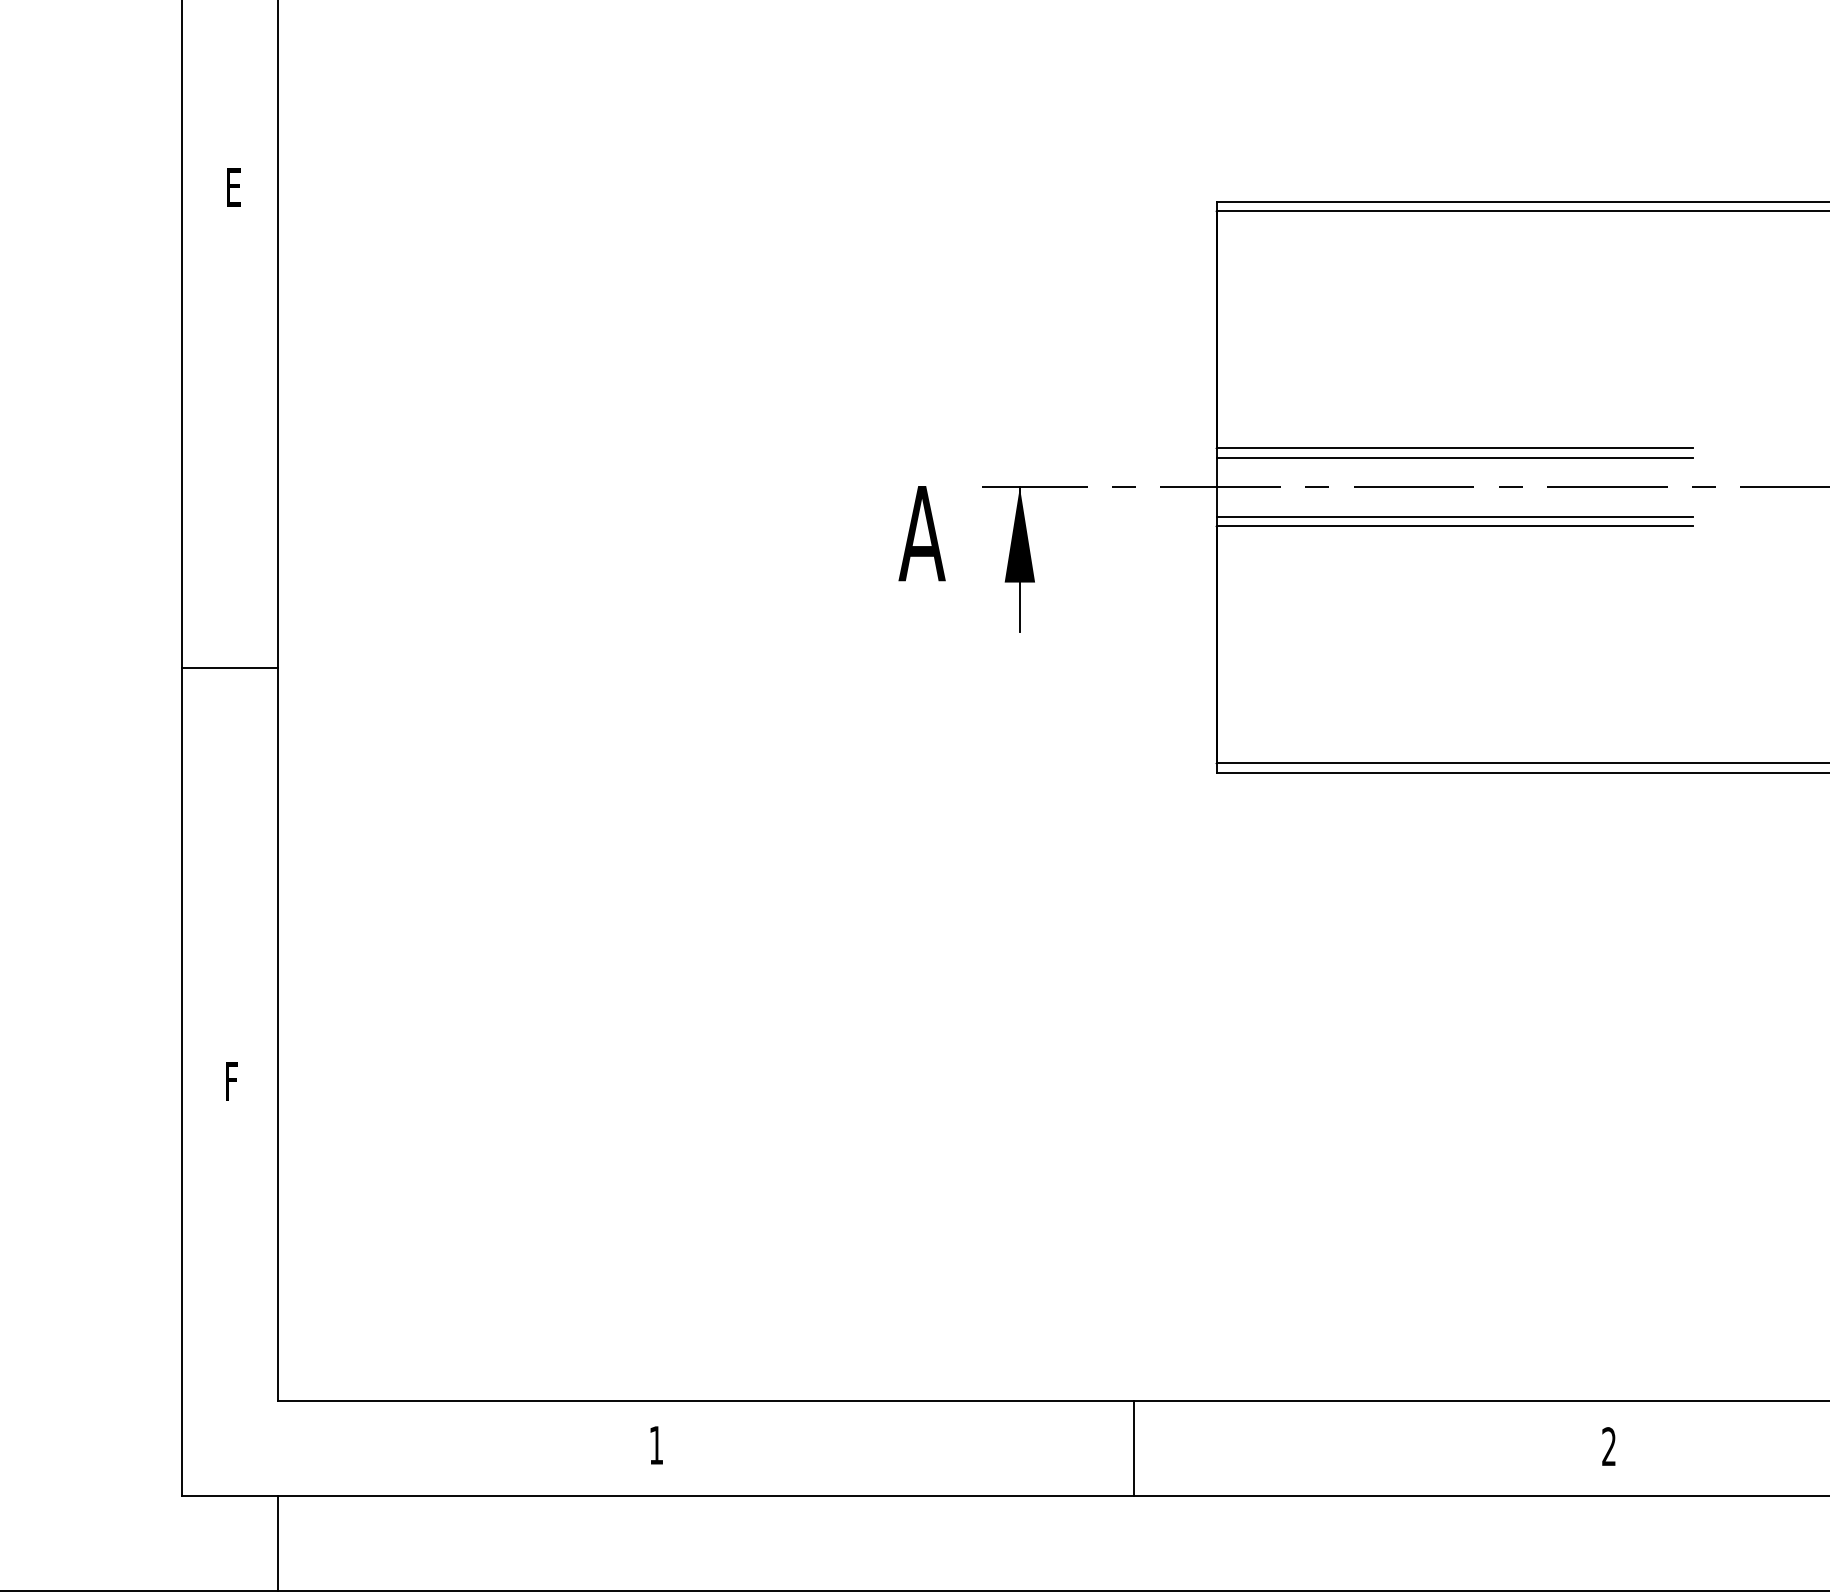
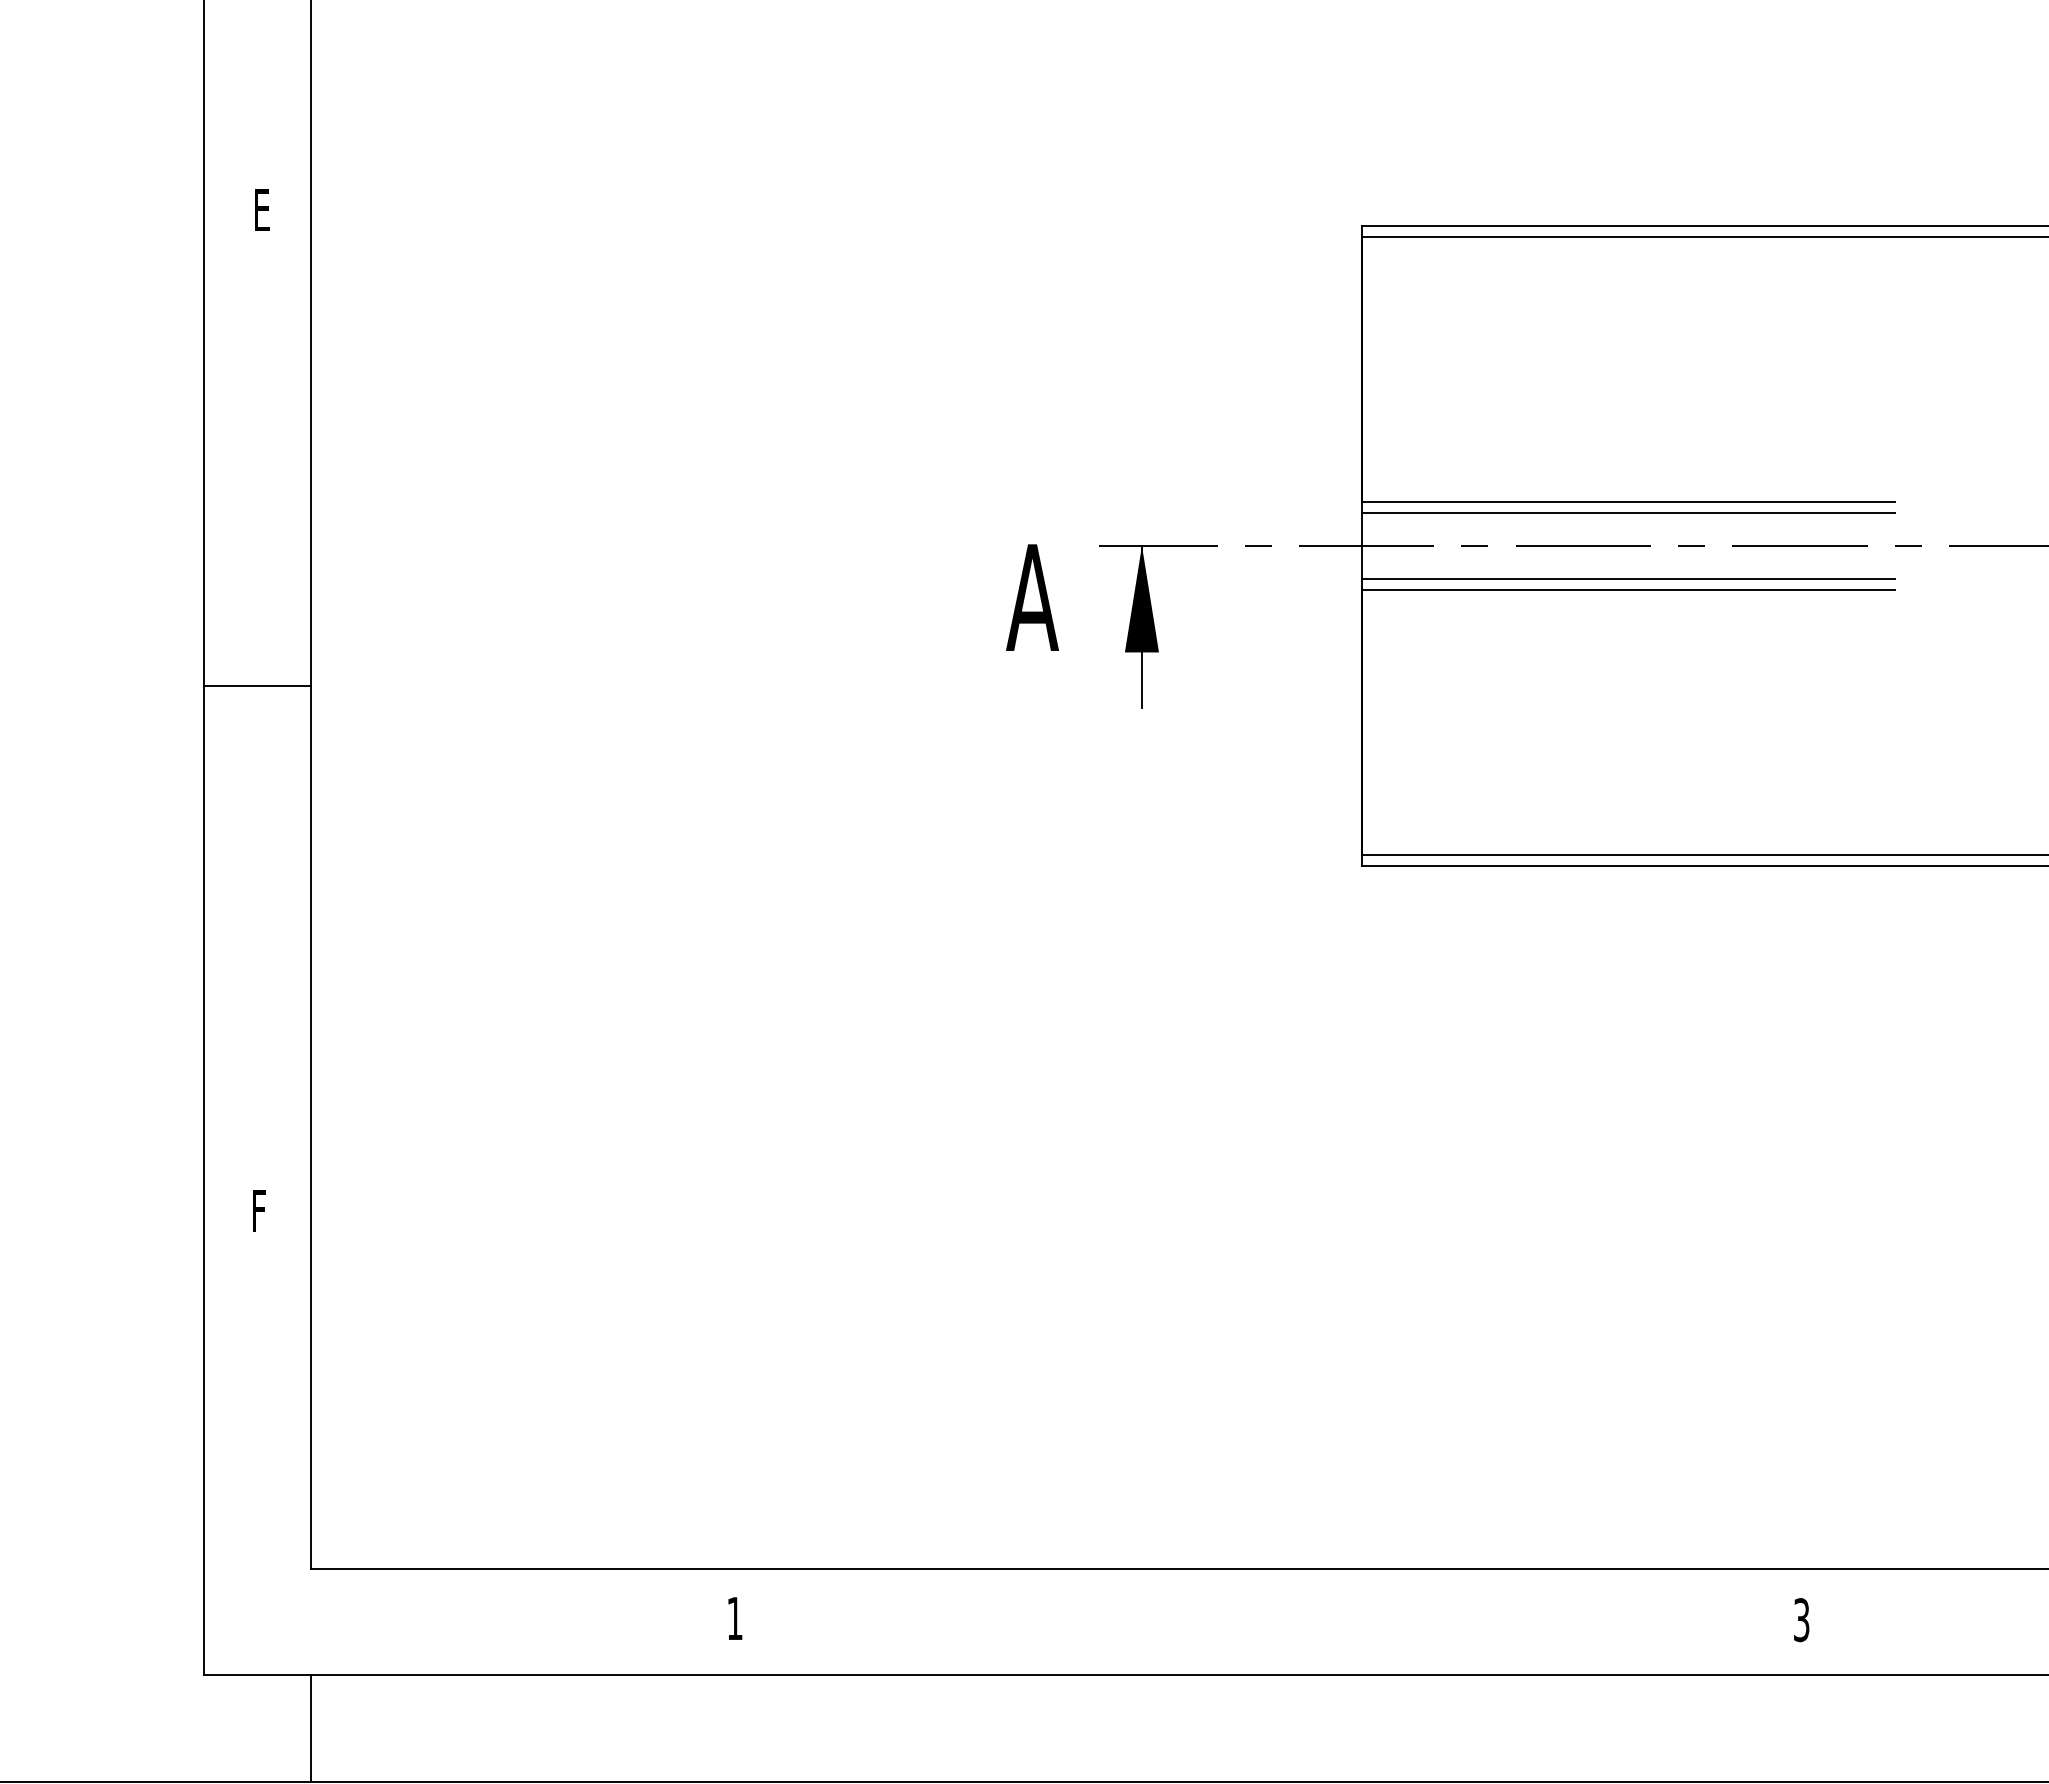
line: (229, 667) -> (257, 685), moved
text: (1608, 1447) -> (1801, 1620), 2 -> 3
line: (1134, 1448) -> (1270, 1621), removed

